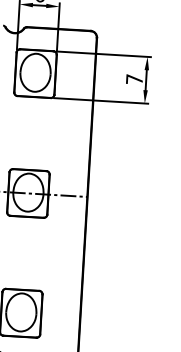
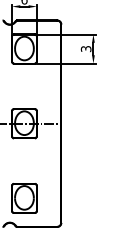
text: (133, 80) -> (85, 49), 7 -> 3

